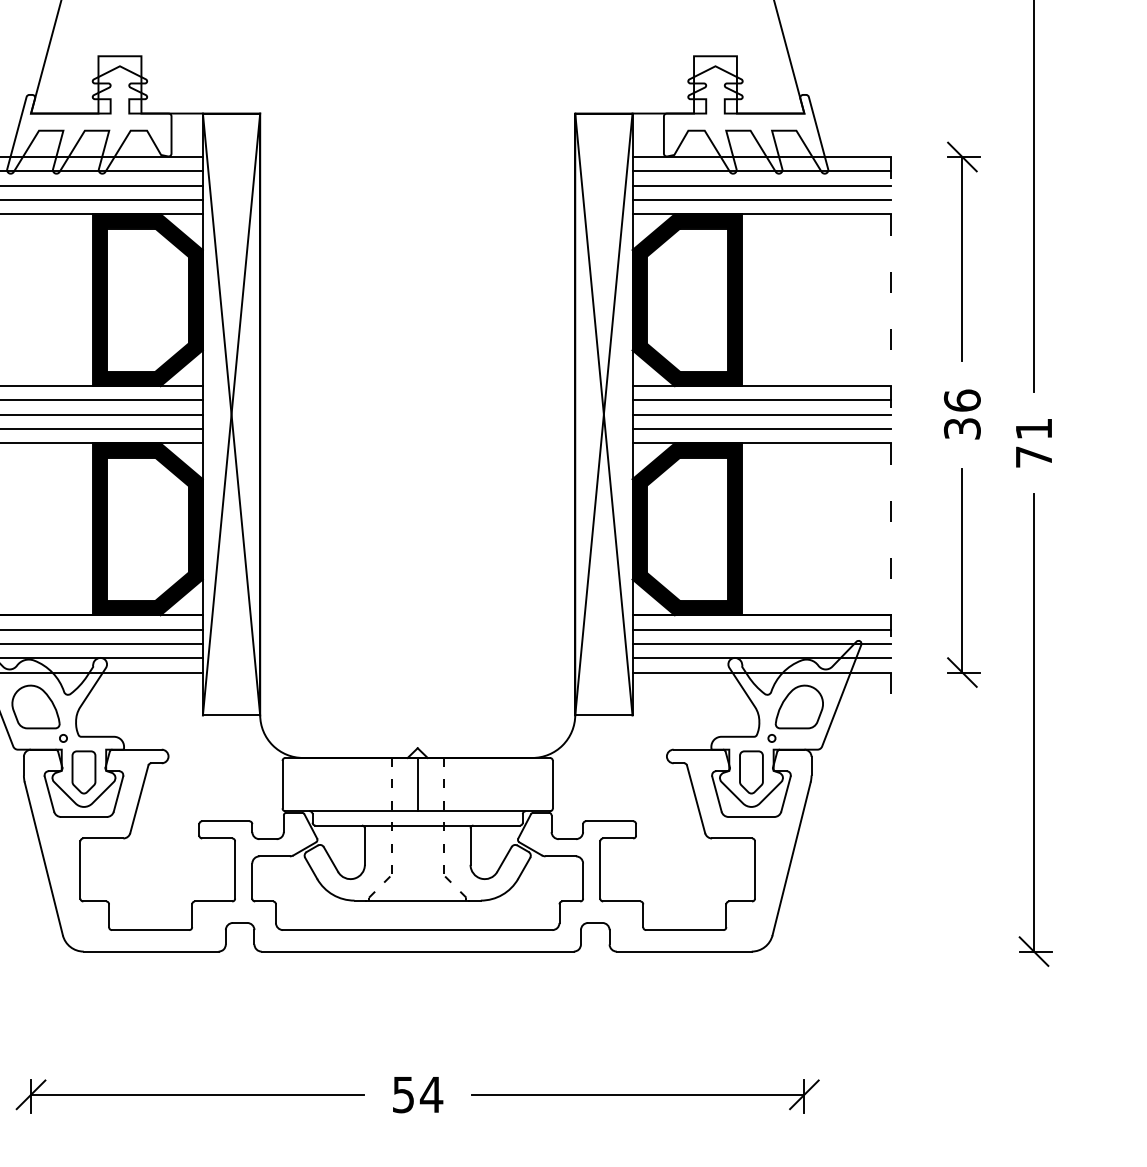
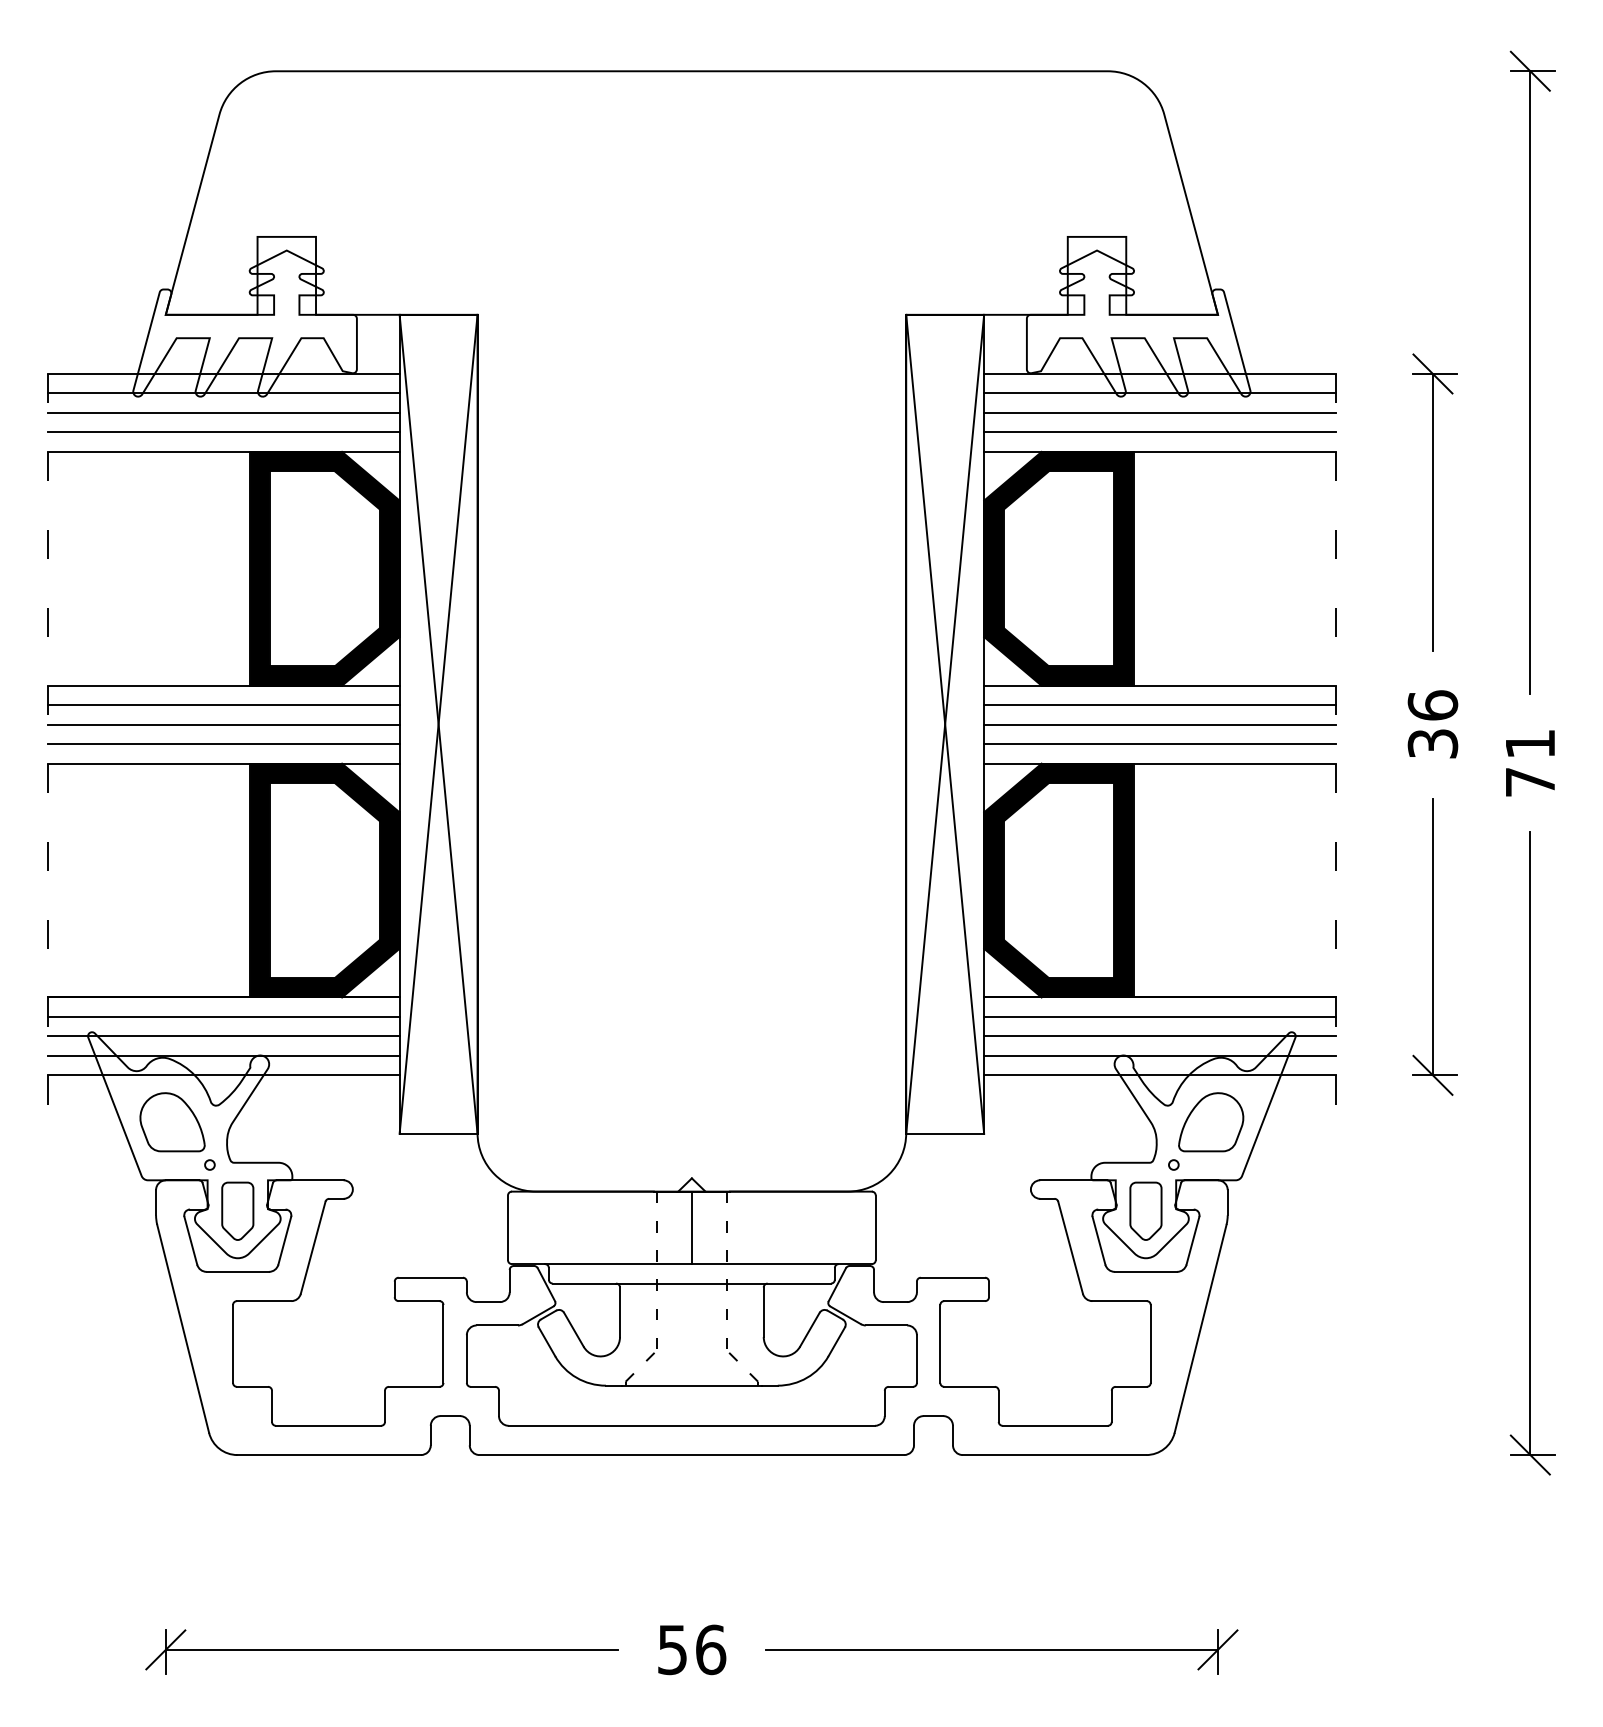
text: (431, 1094) -> (710, 1649), 54 -> 56

